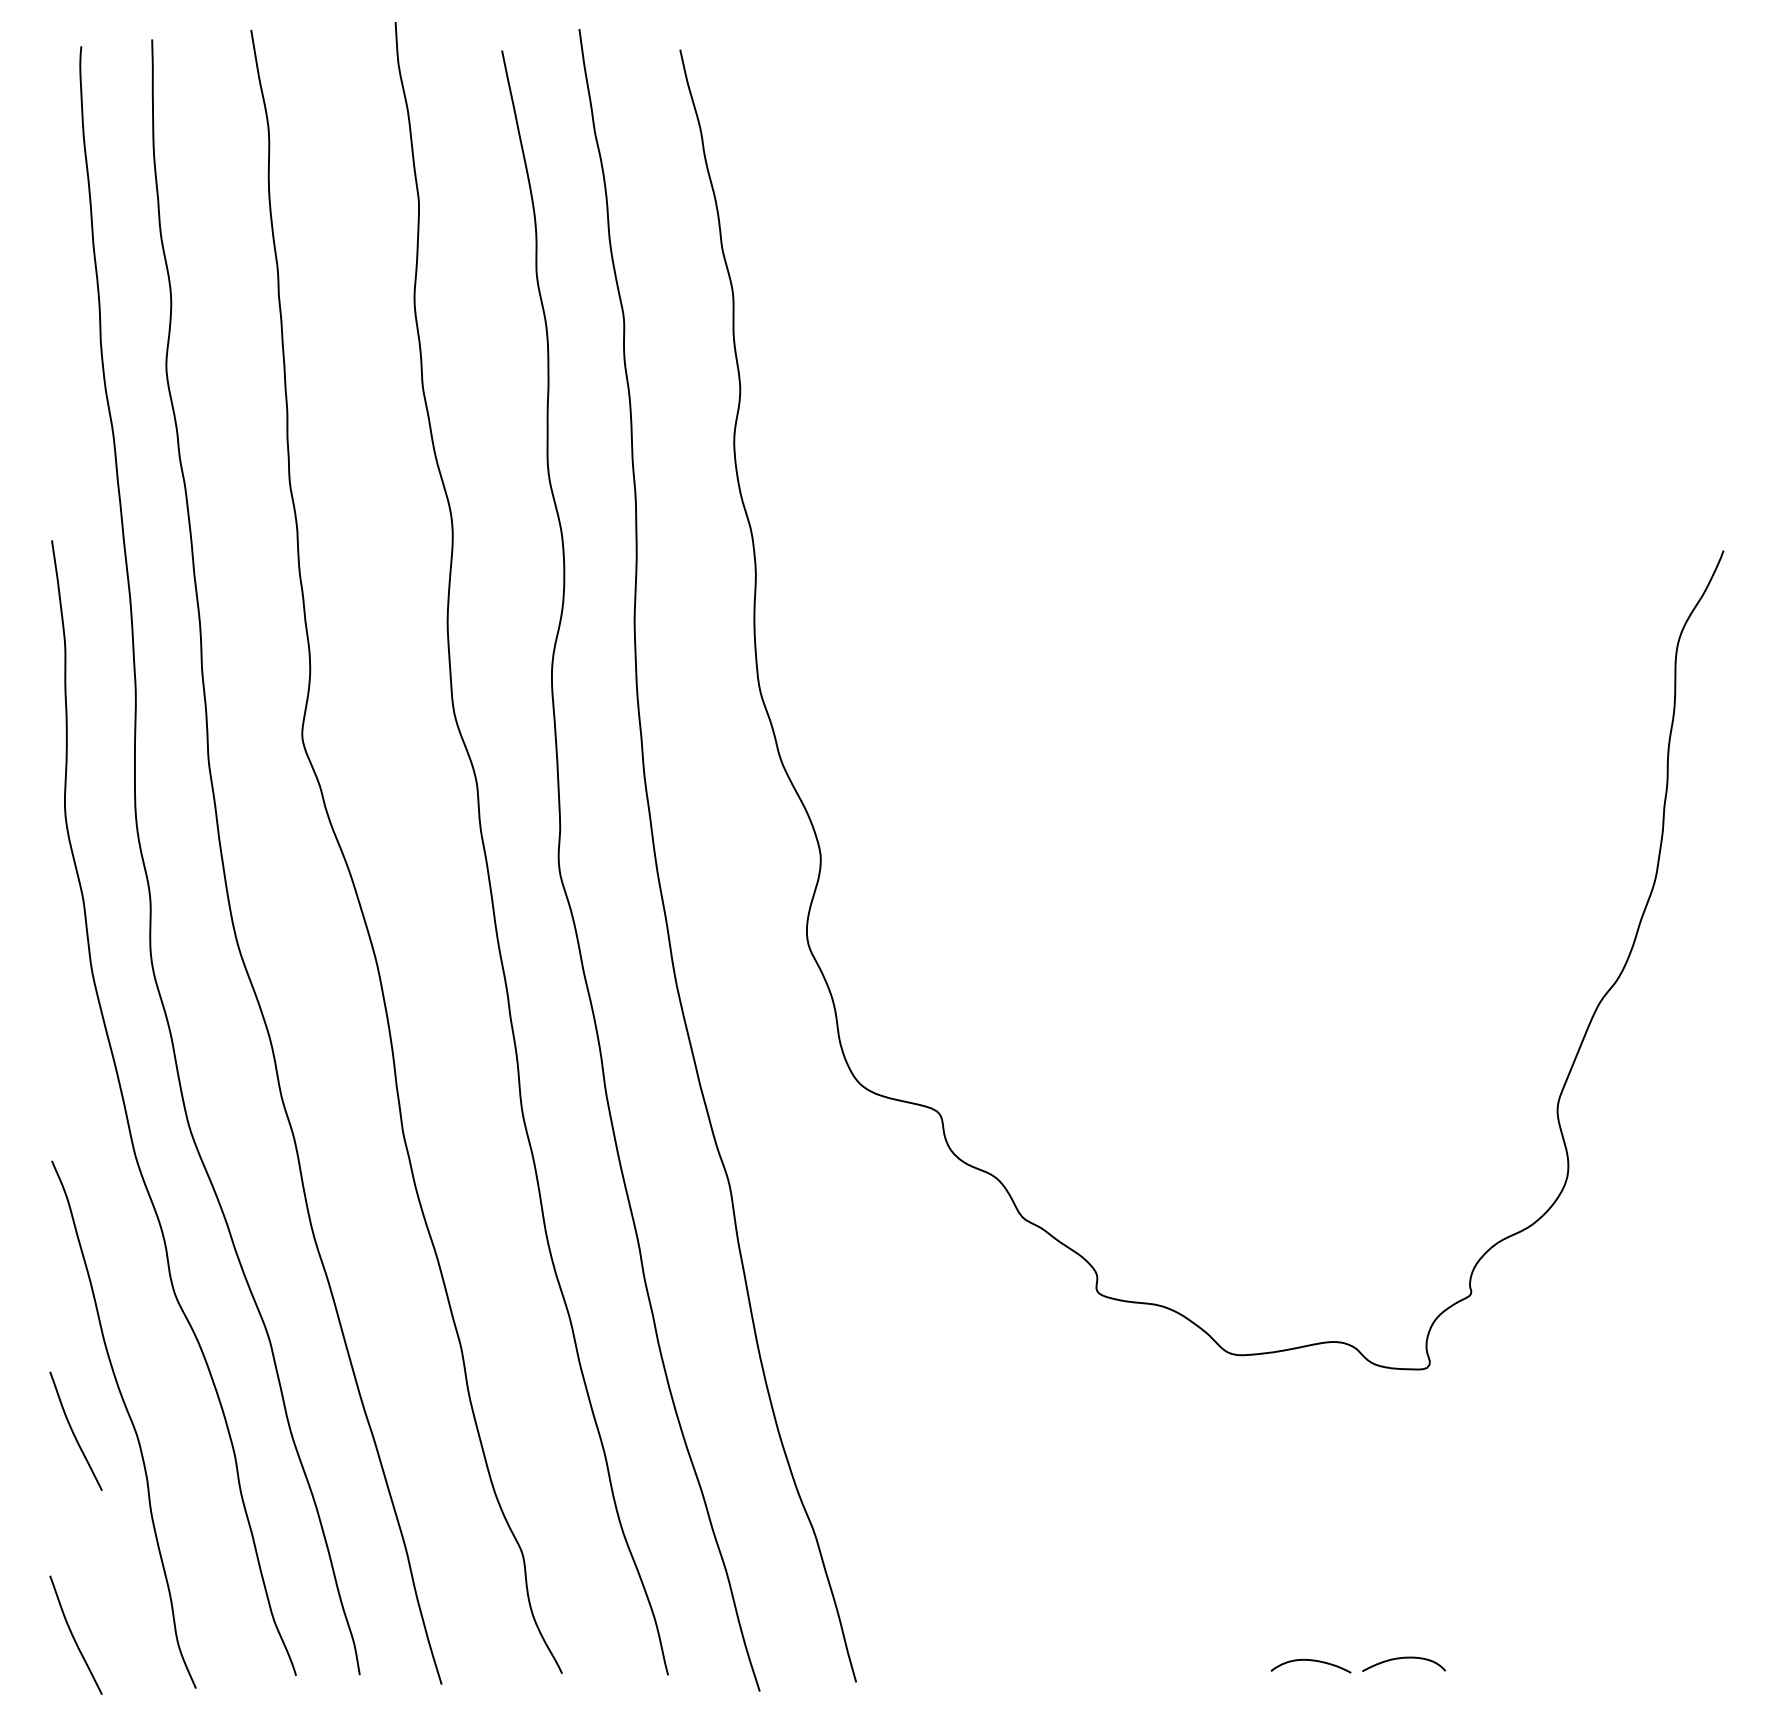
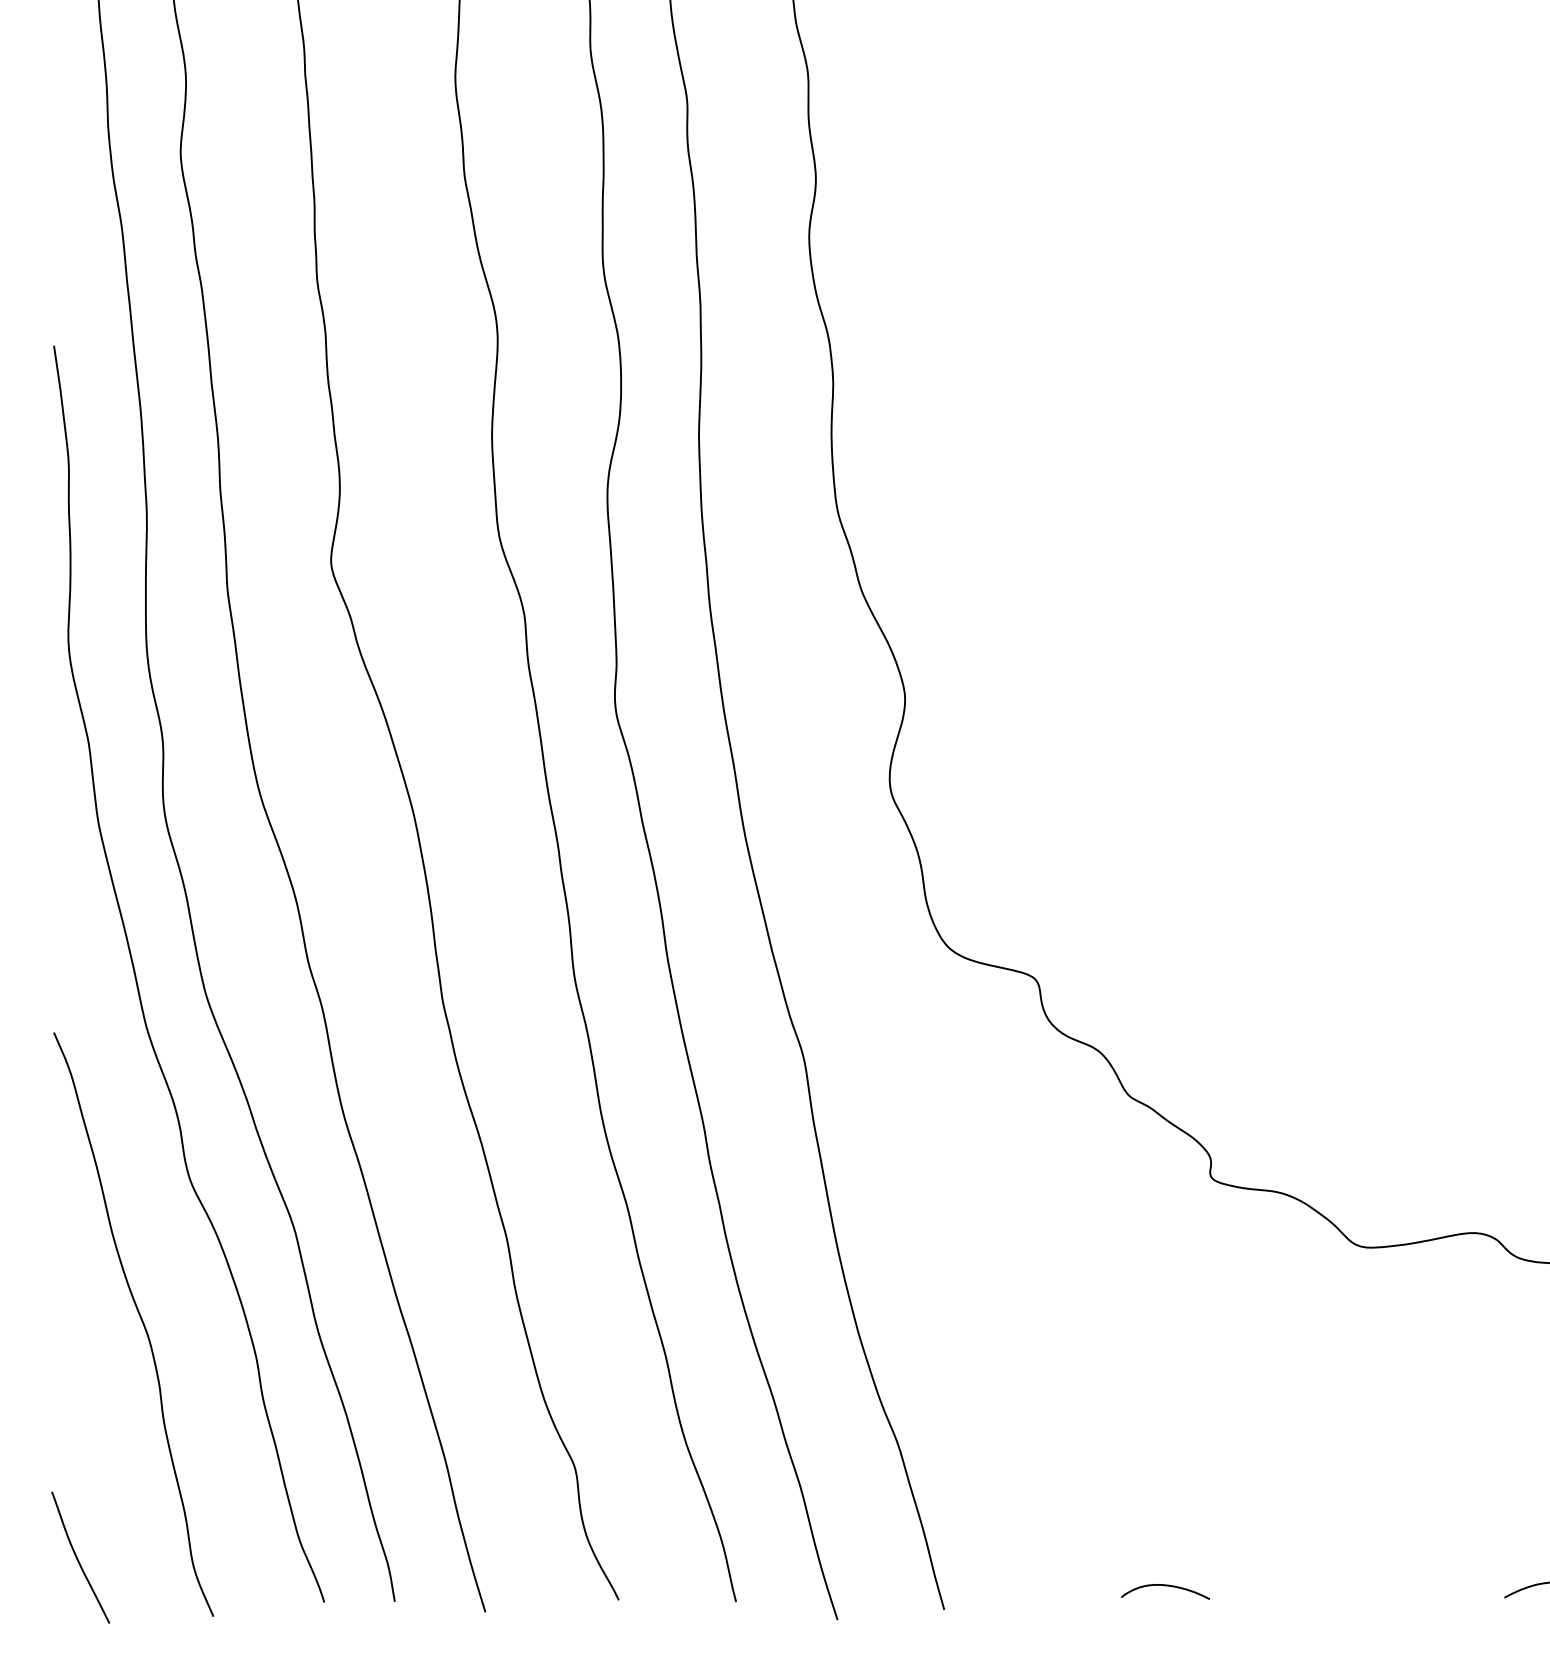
curve: (73, 1430) -> (77, 1331), removed
curve: (1311, 1661) -> (1165, 1586), moved

